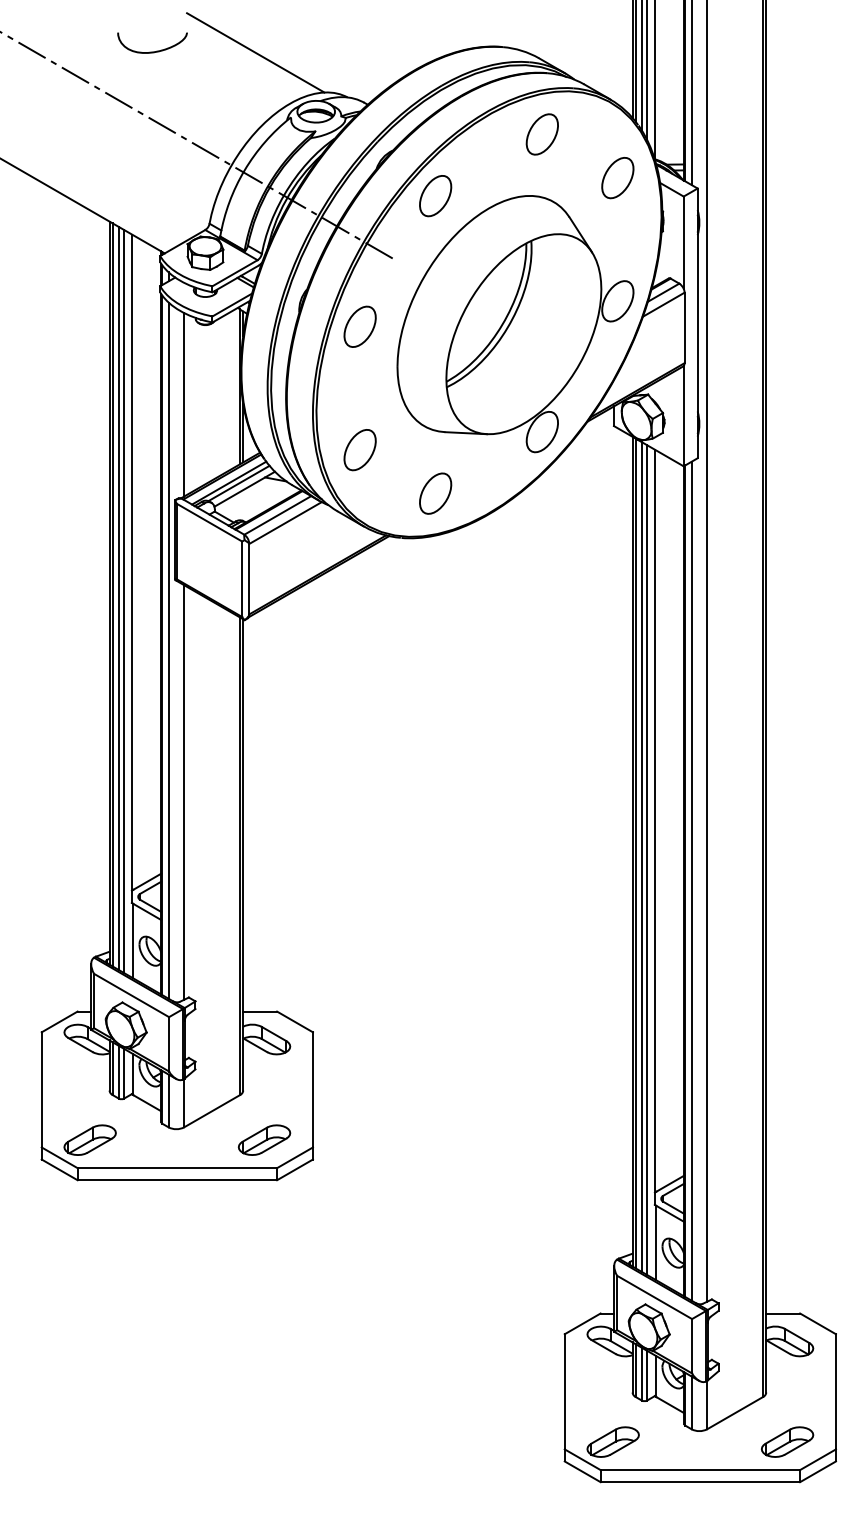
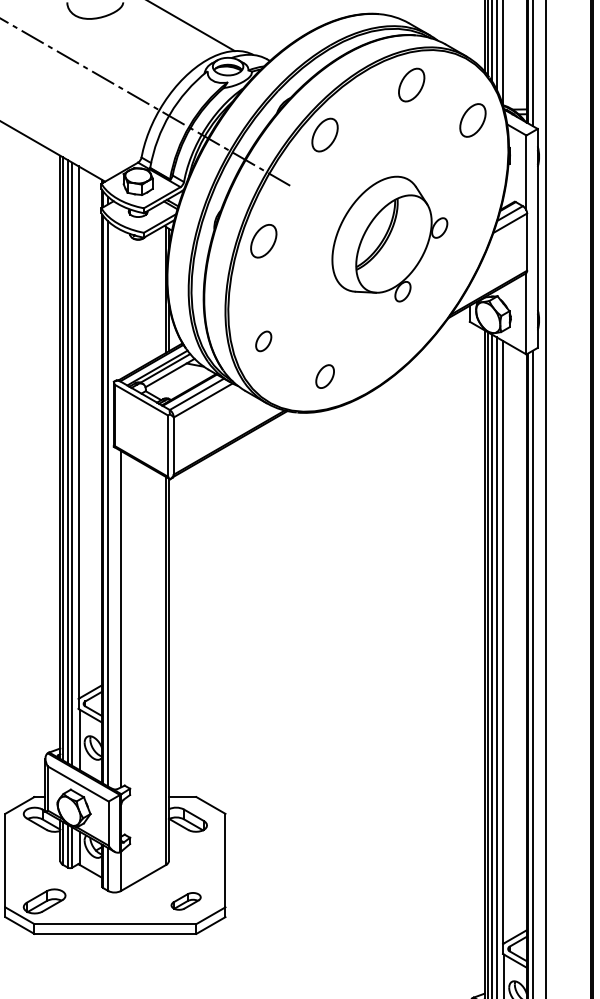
part: (515, 324) -> (389, 239), size x0.6
line: (184, 404) -> (121, 304), removed
part: (359, 450) -> (263, 341), size x0.6
part: (435, 493) -> (324, 376), size x0.7
part: (264, 1139) -> (186, 900), size x0.7

